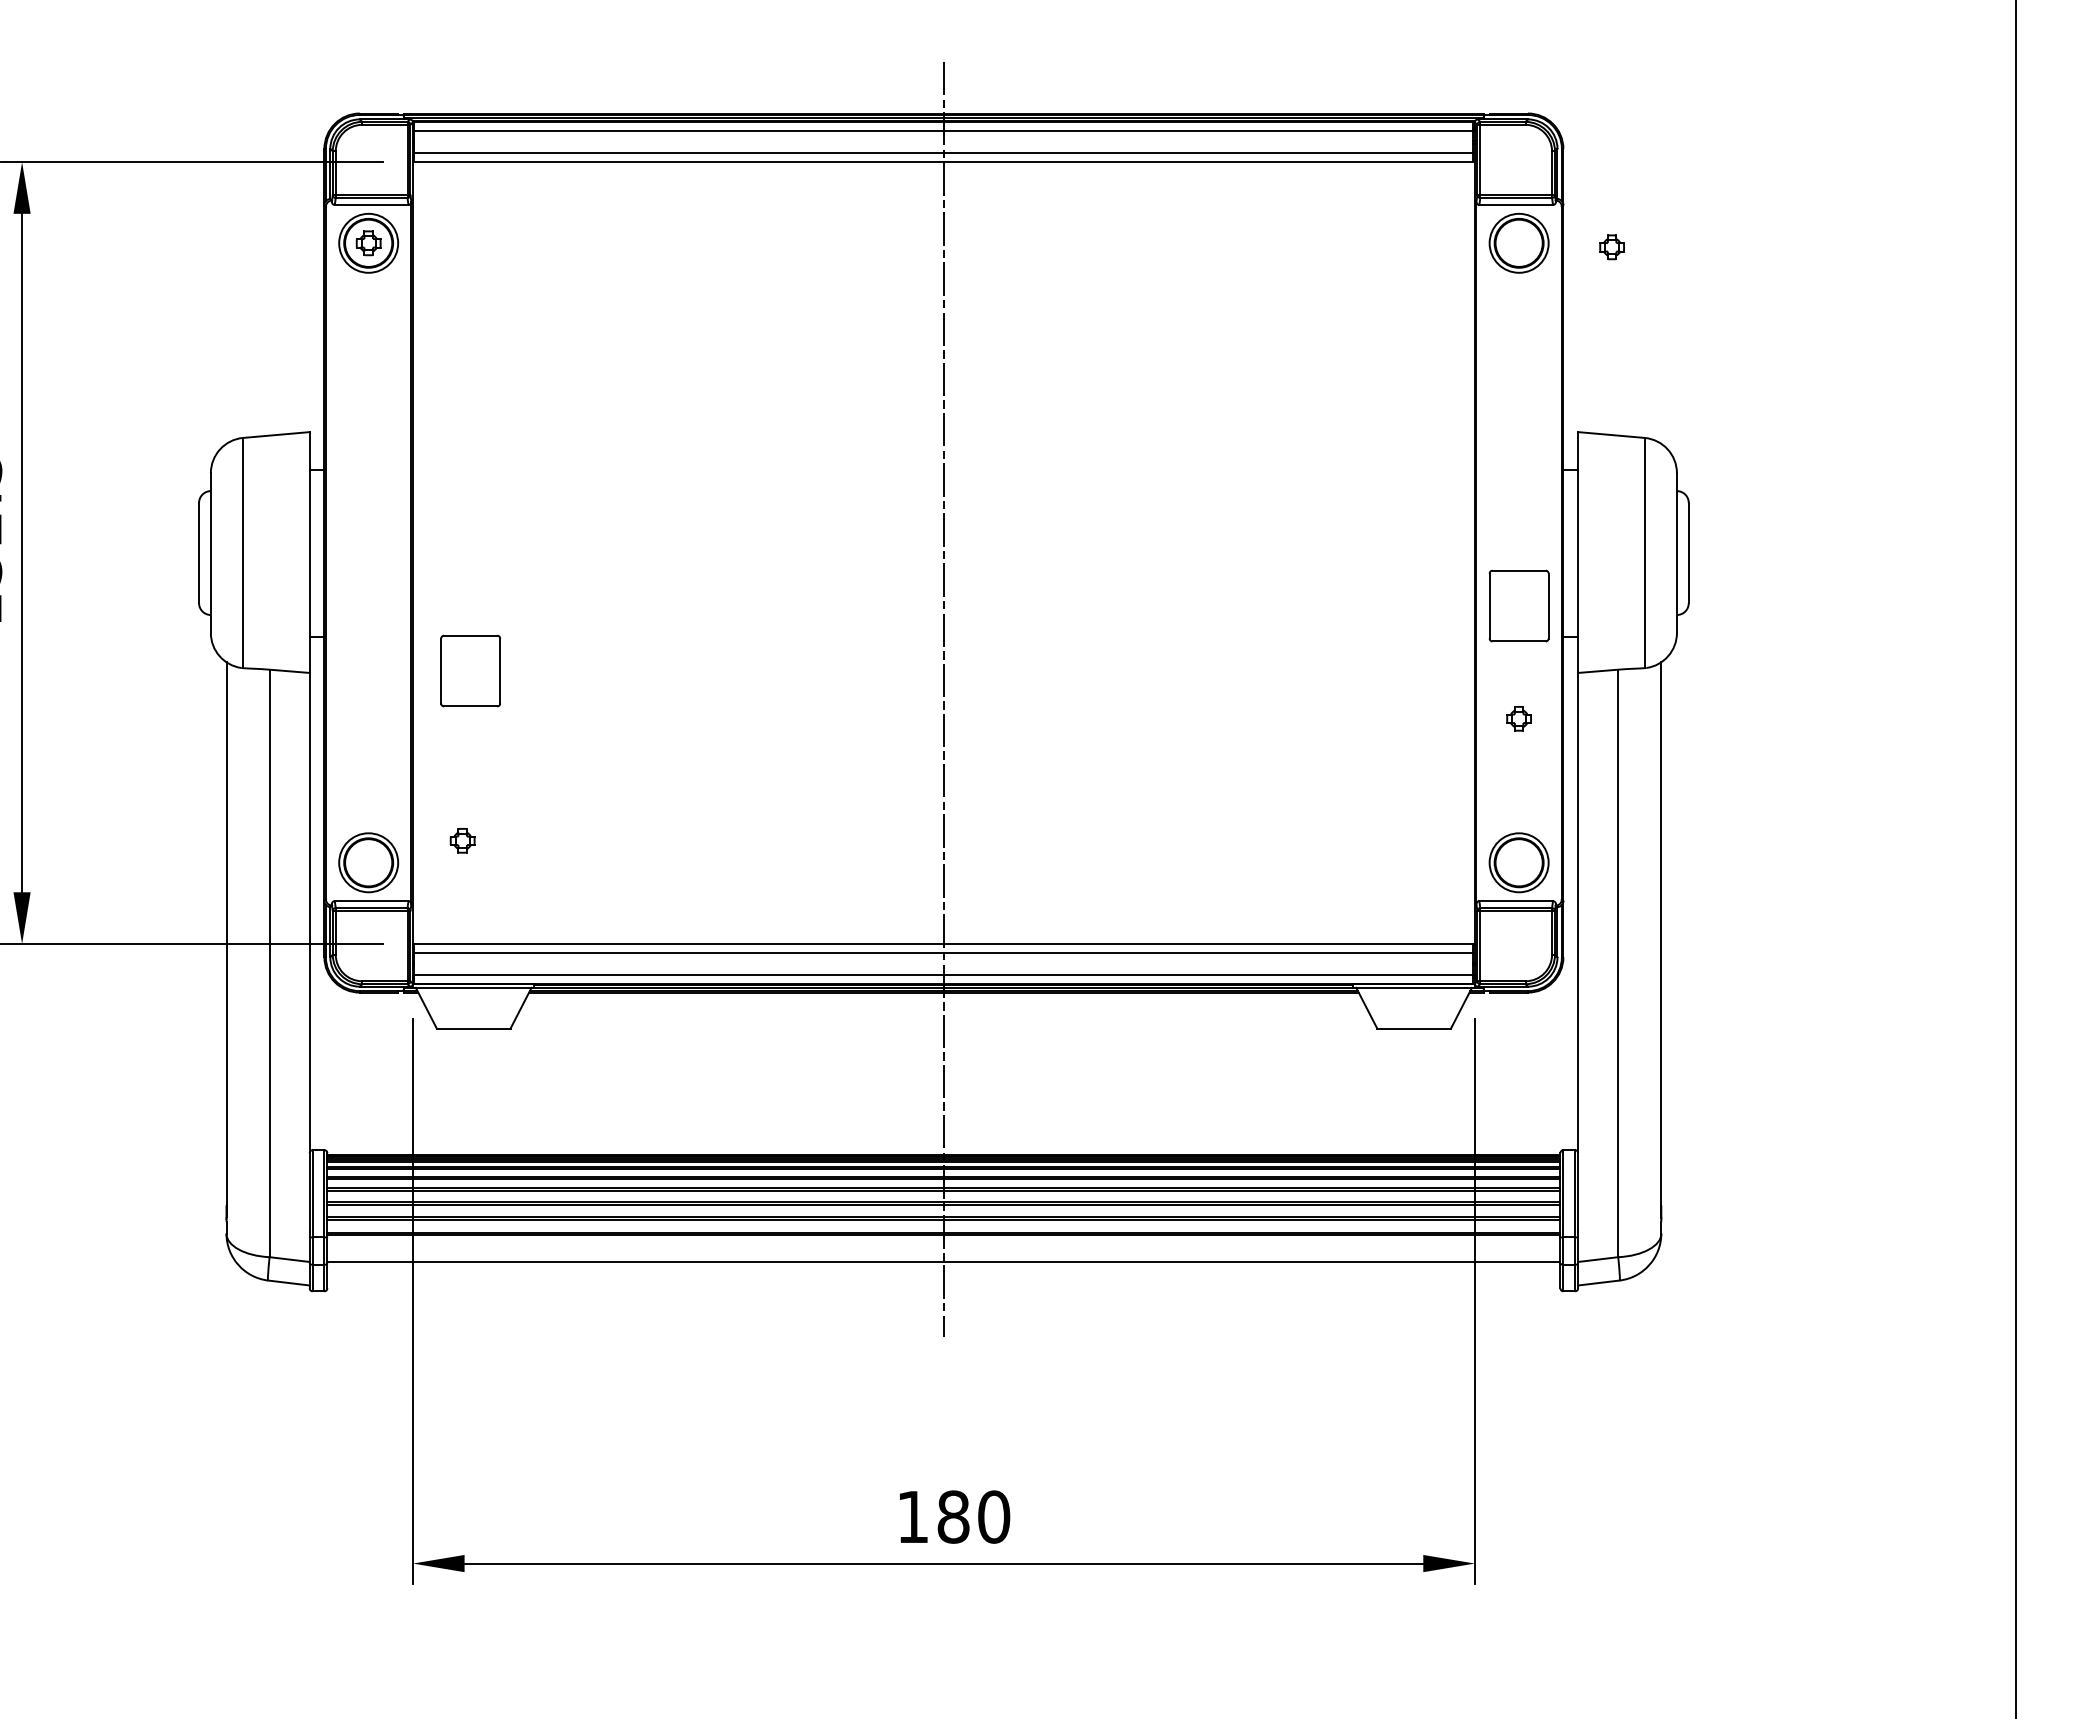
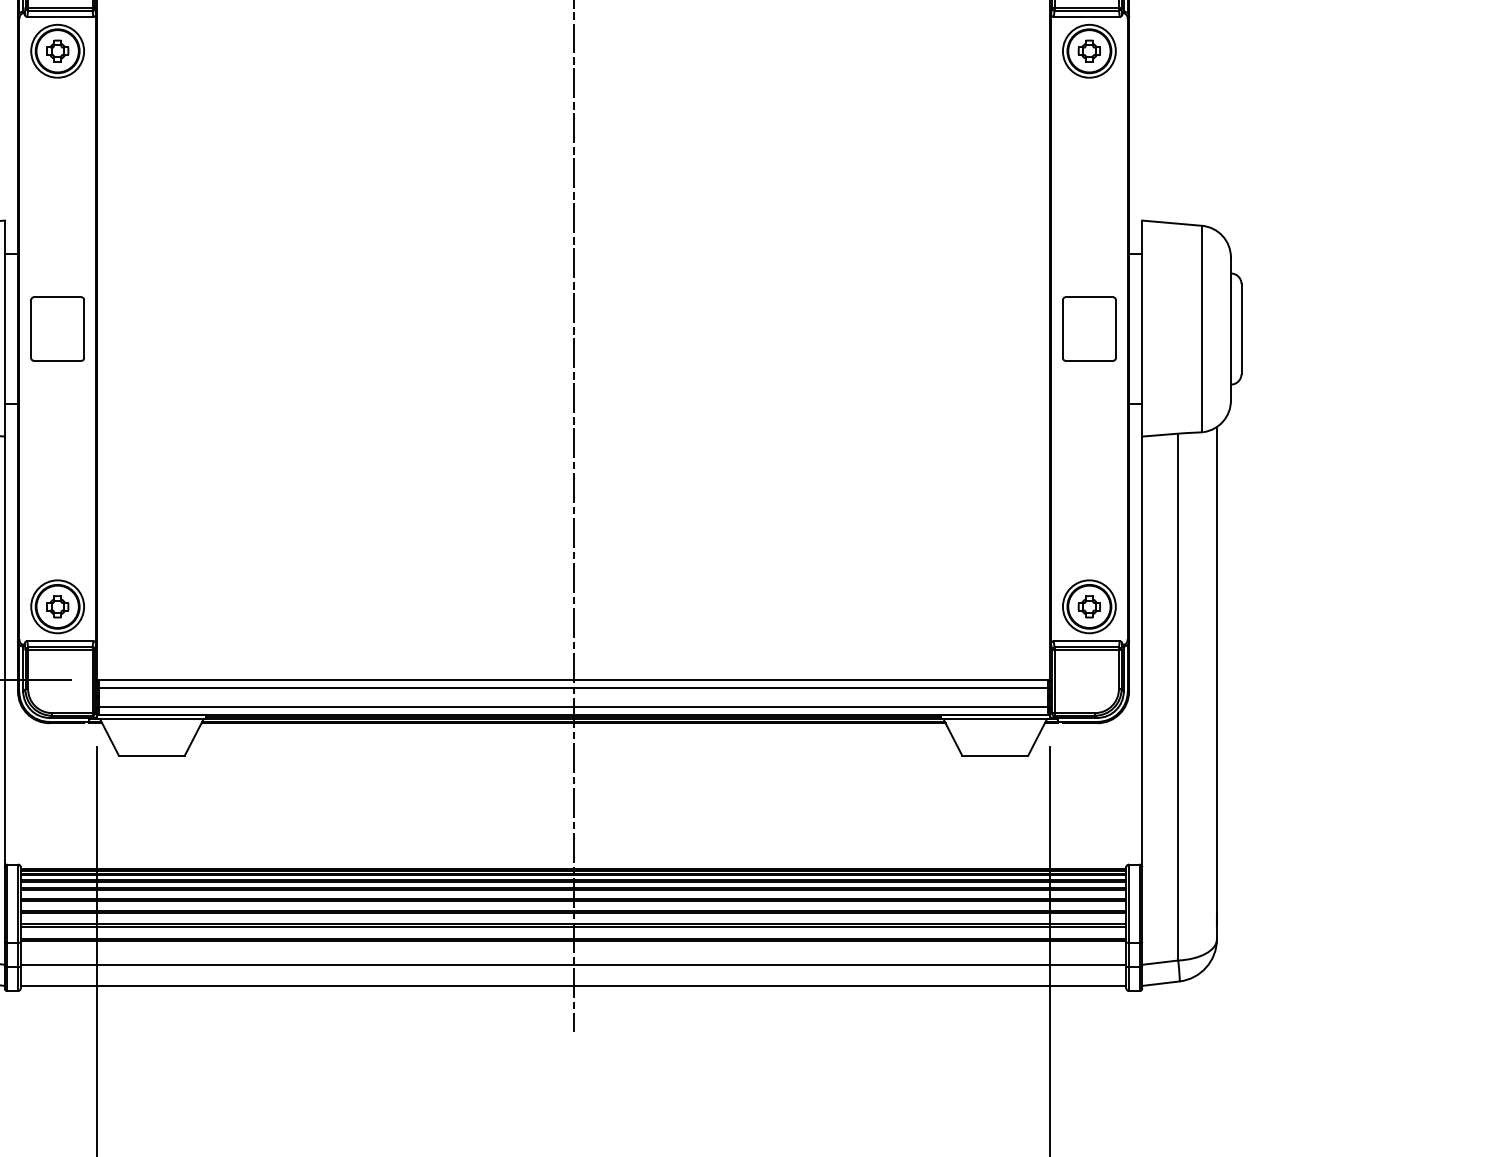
part: (1611, 247) -> (1088, 51), moved
part: (1518, 605) -> (1088, 328), moved
part: (470, 670) -> (57, 328), moved
part: (1518, 718) -> (1088, 606), moved
part: (462, 840) -> (57, 606), moved
line: (943, 1285) -> (573, 985), added

